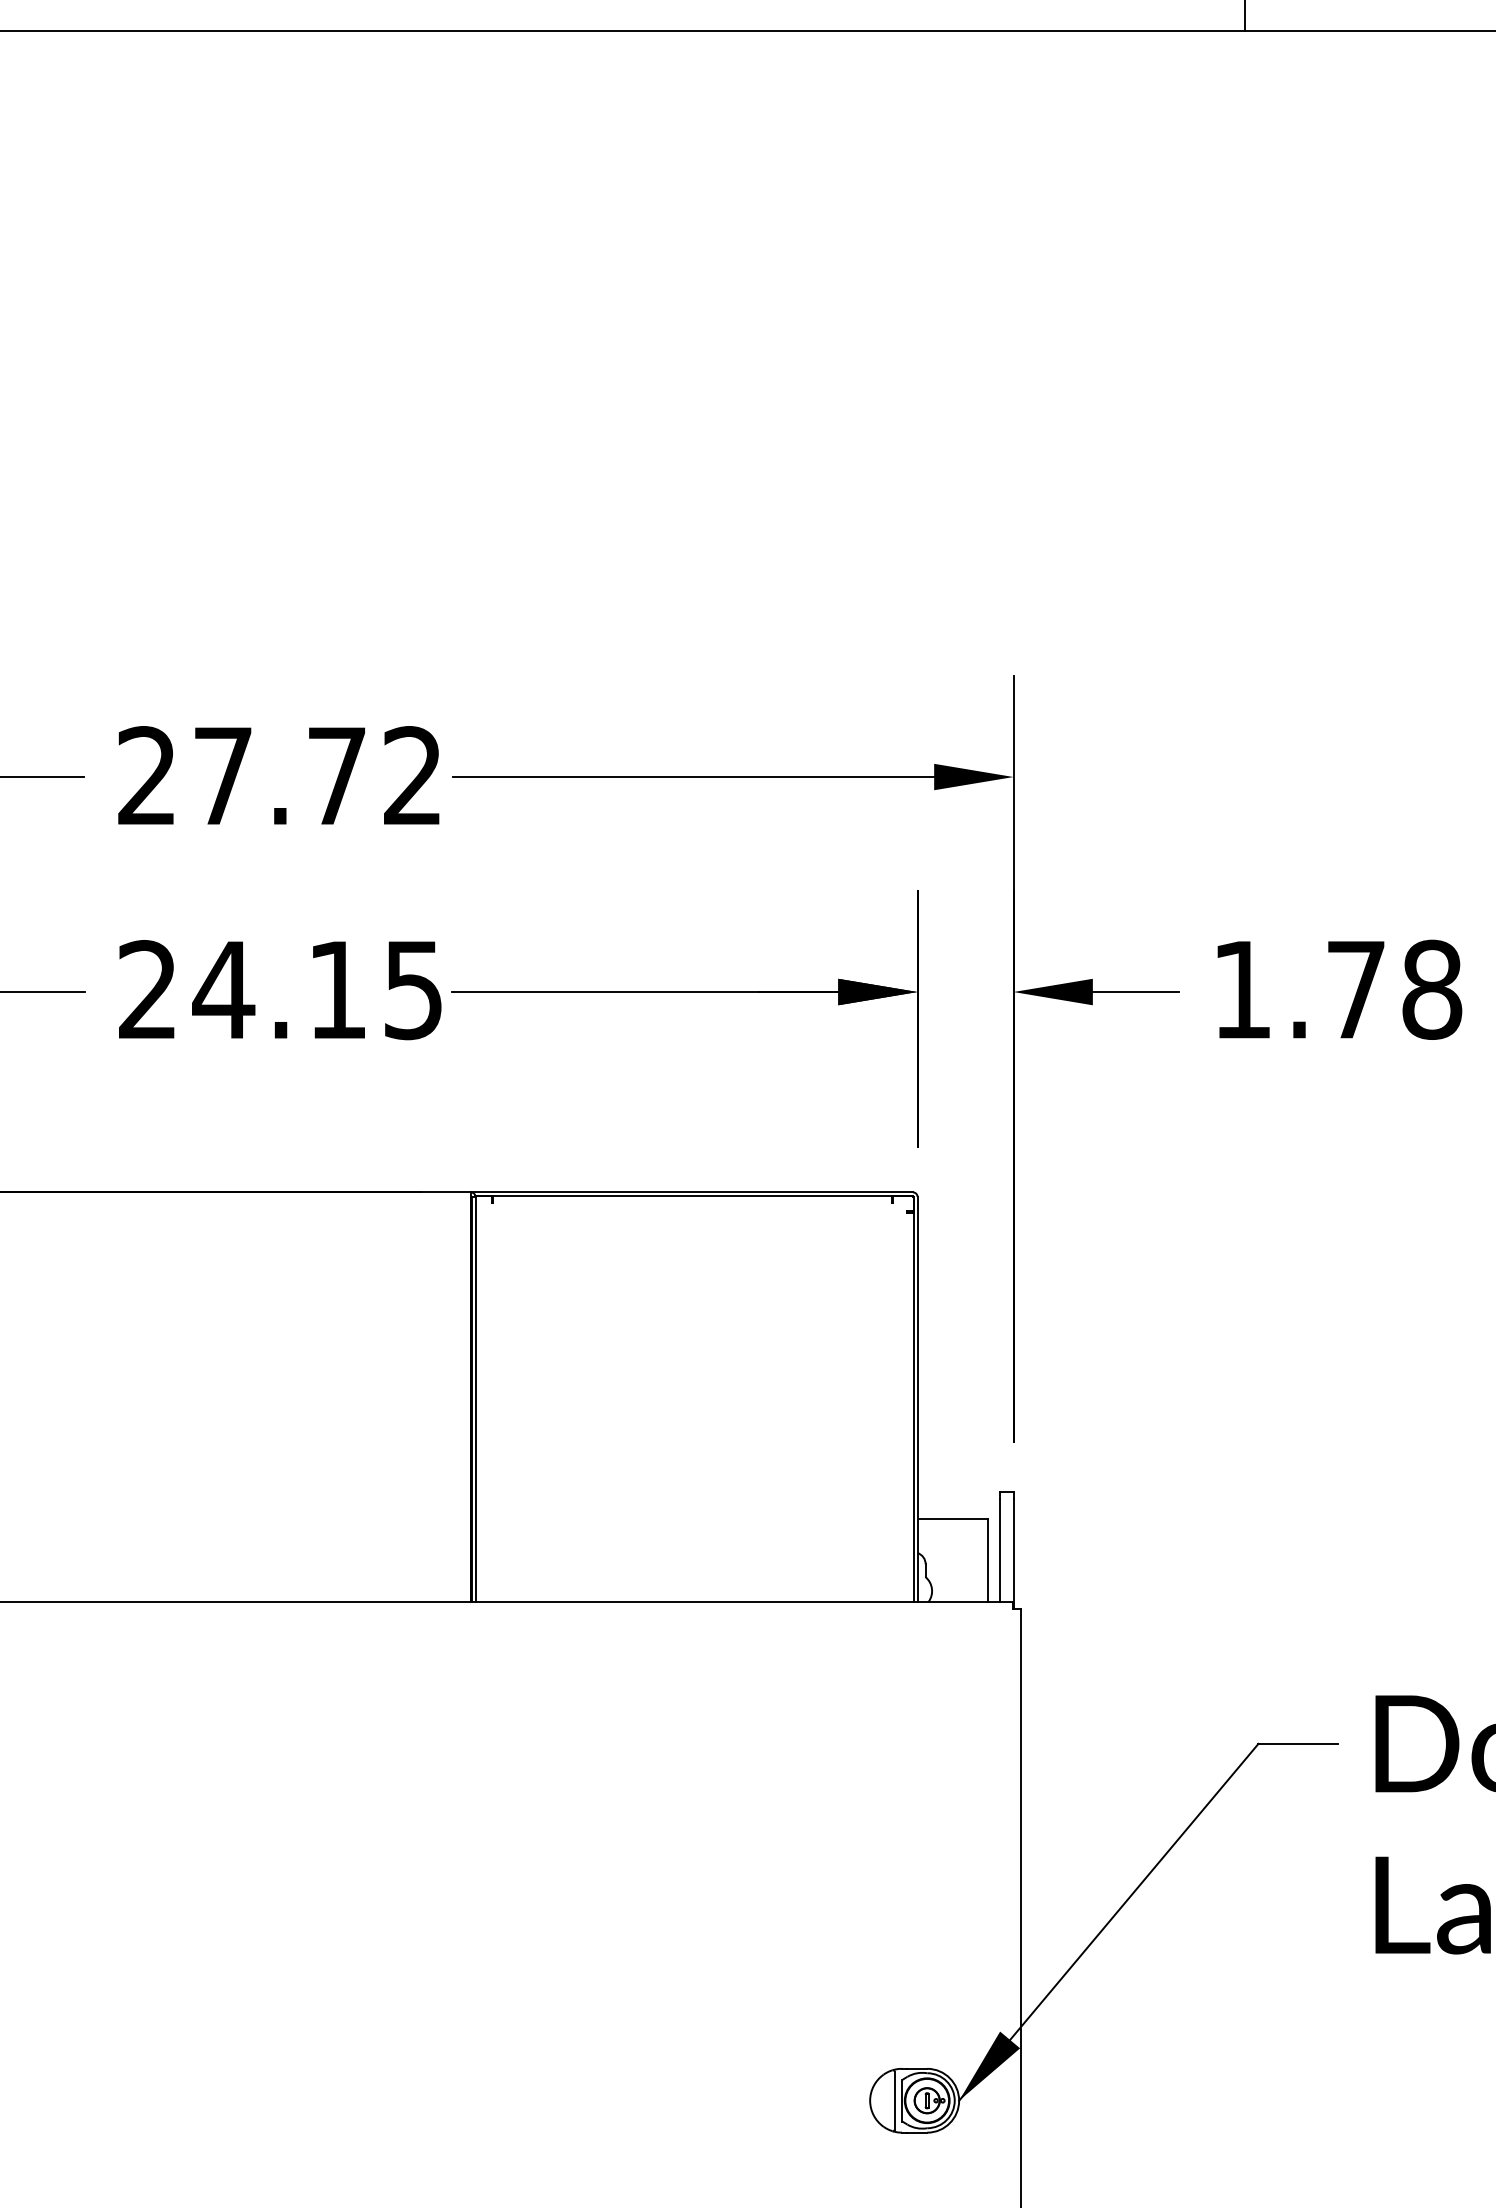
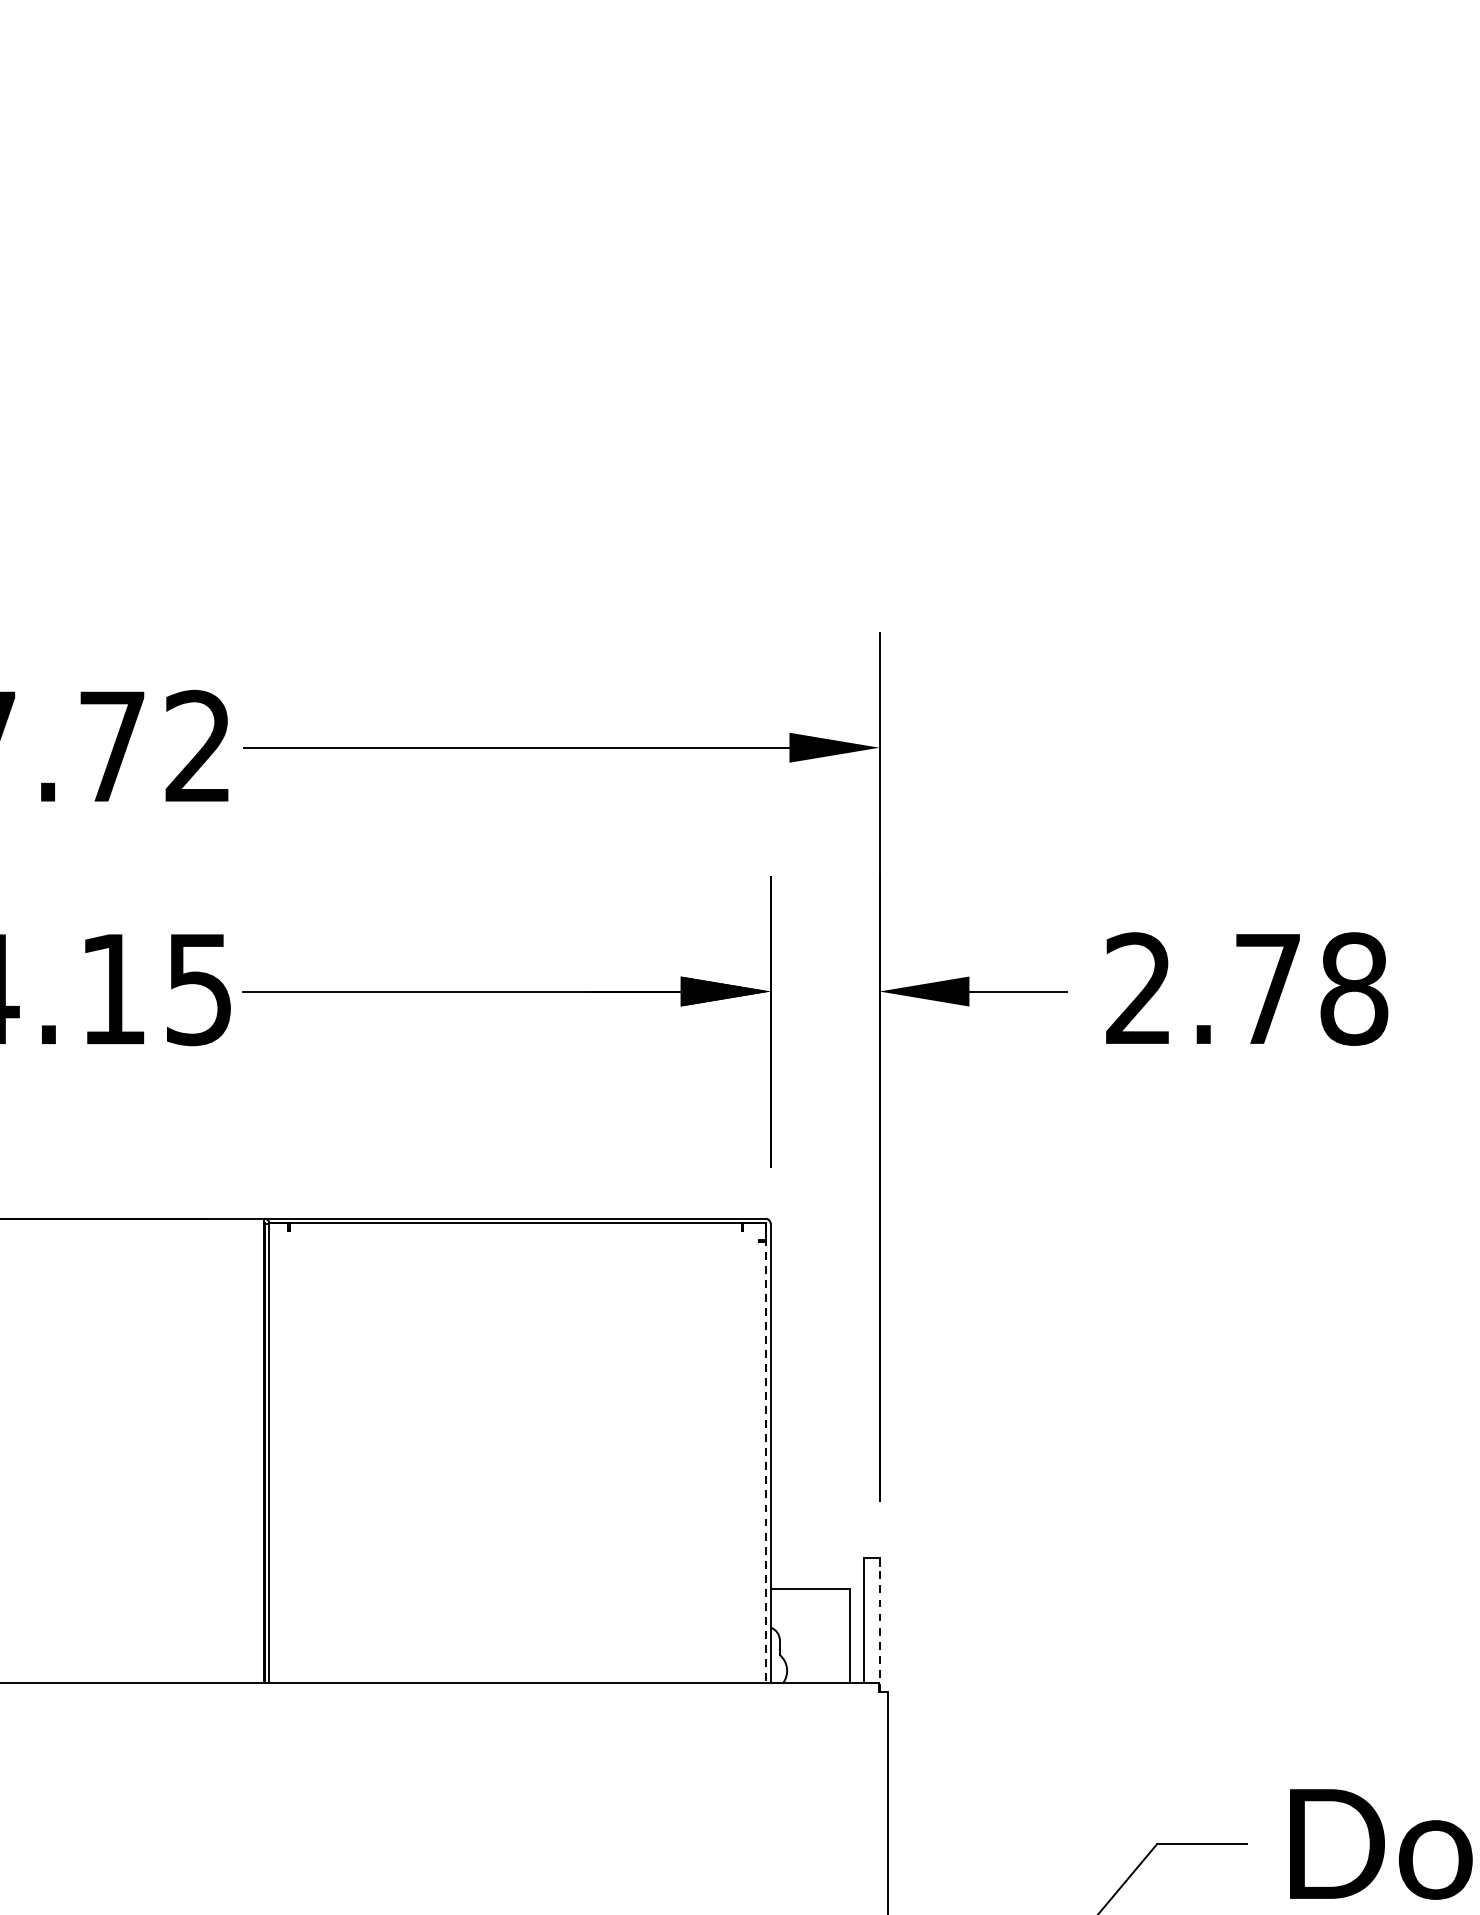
text: (1241, 988) -> (1137, 987), 1.78 -> 2.78
line: (913, 1399) -> (766, 1453), solid -> dashed
line: (1013, 1553) -> (879, 1628), solid -> dashed

